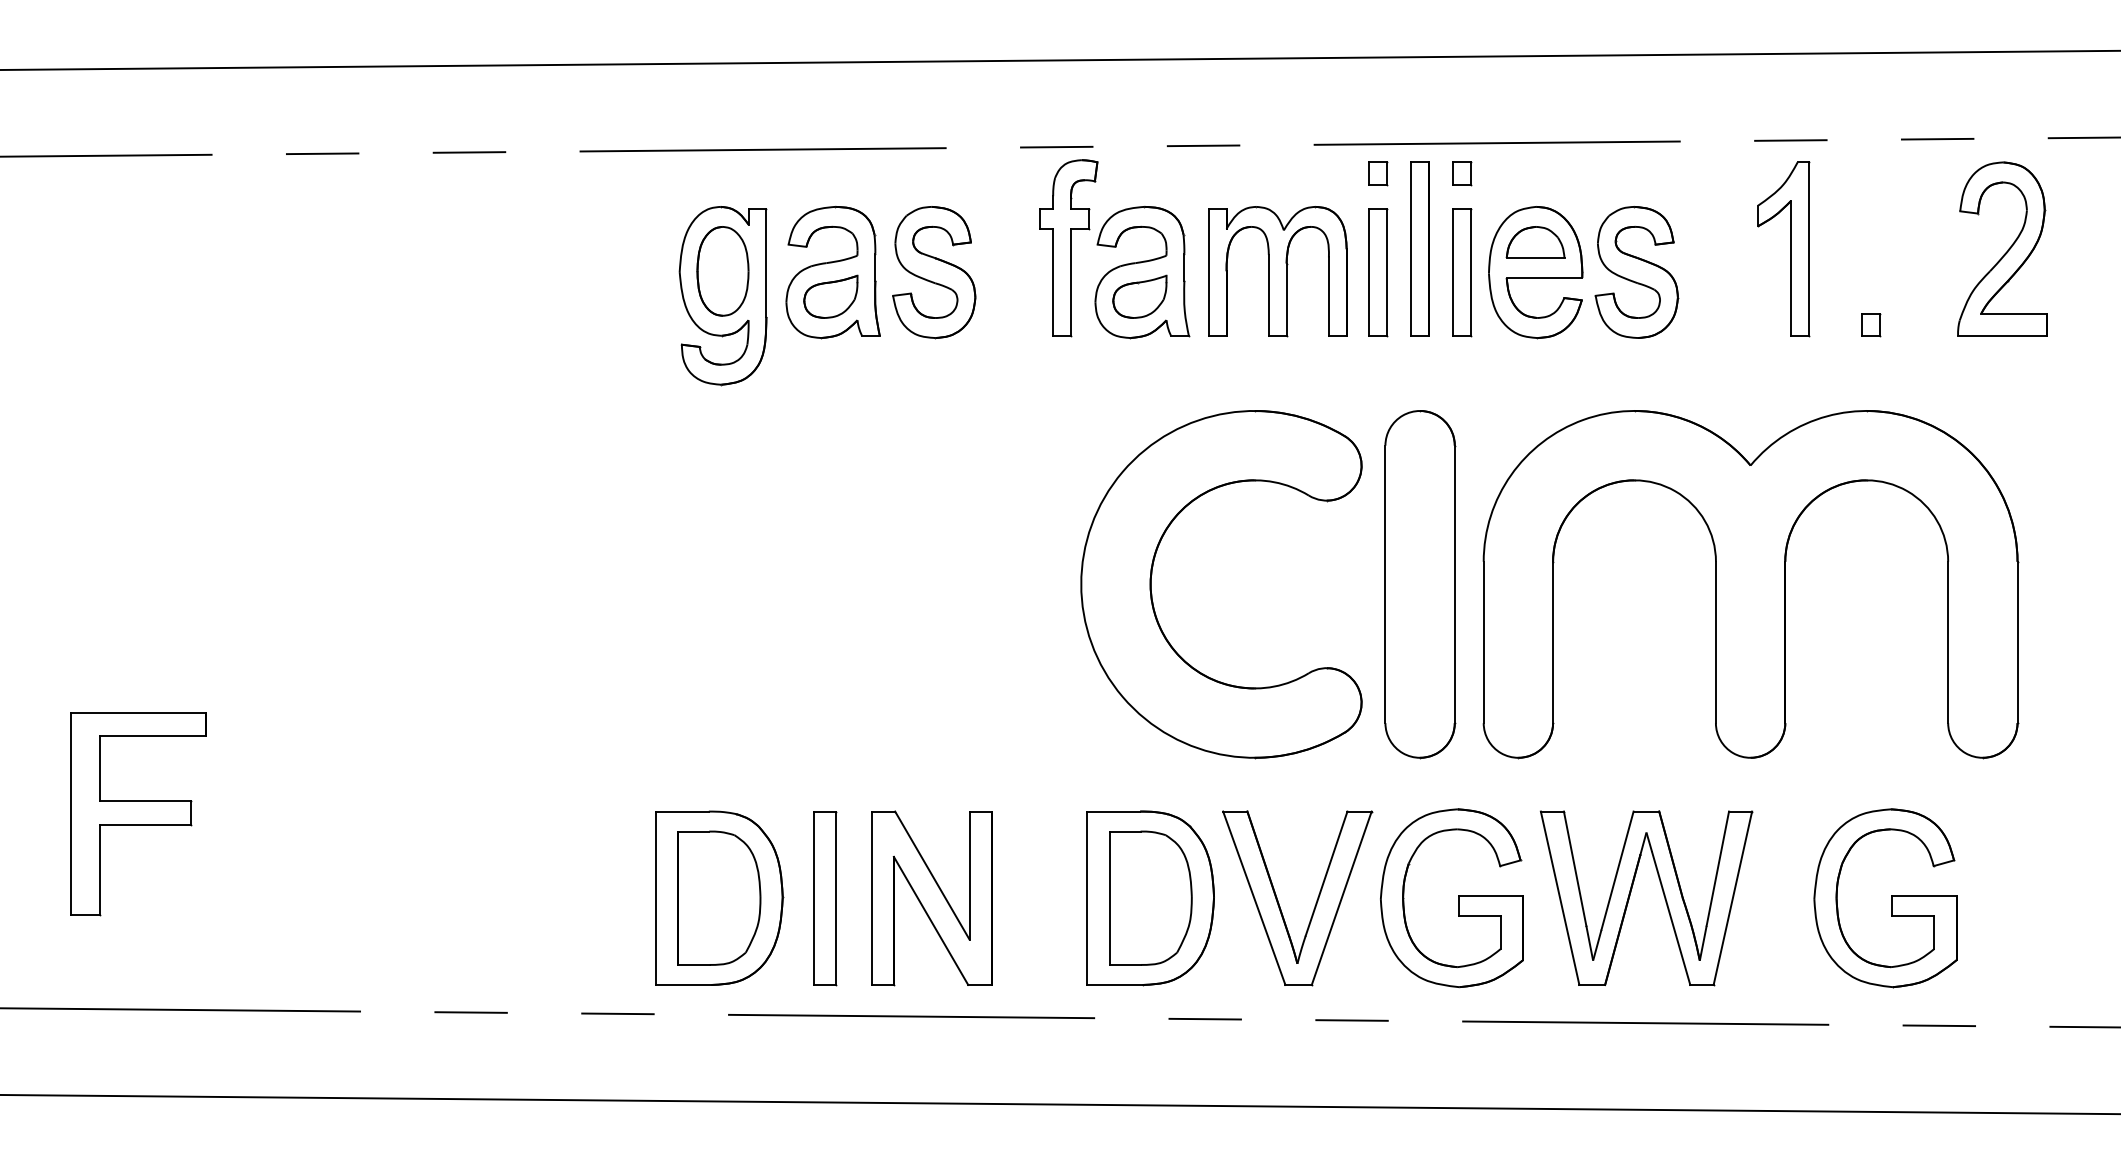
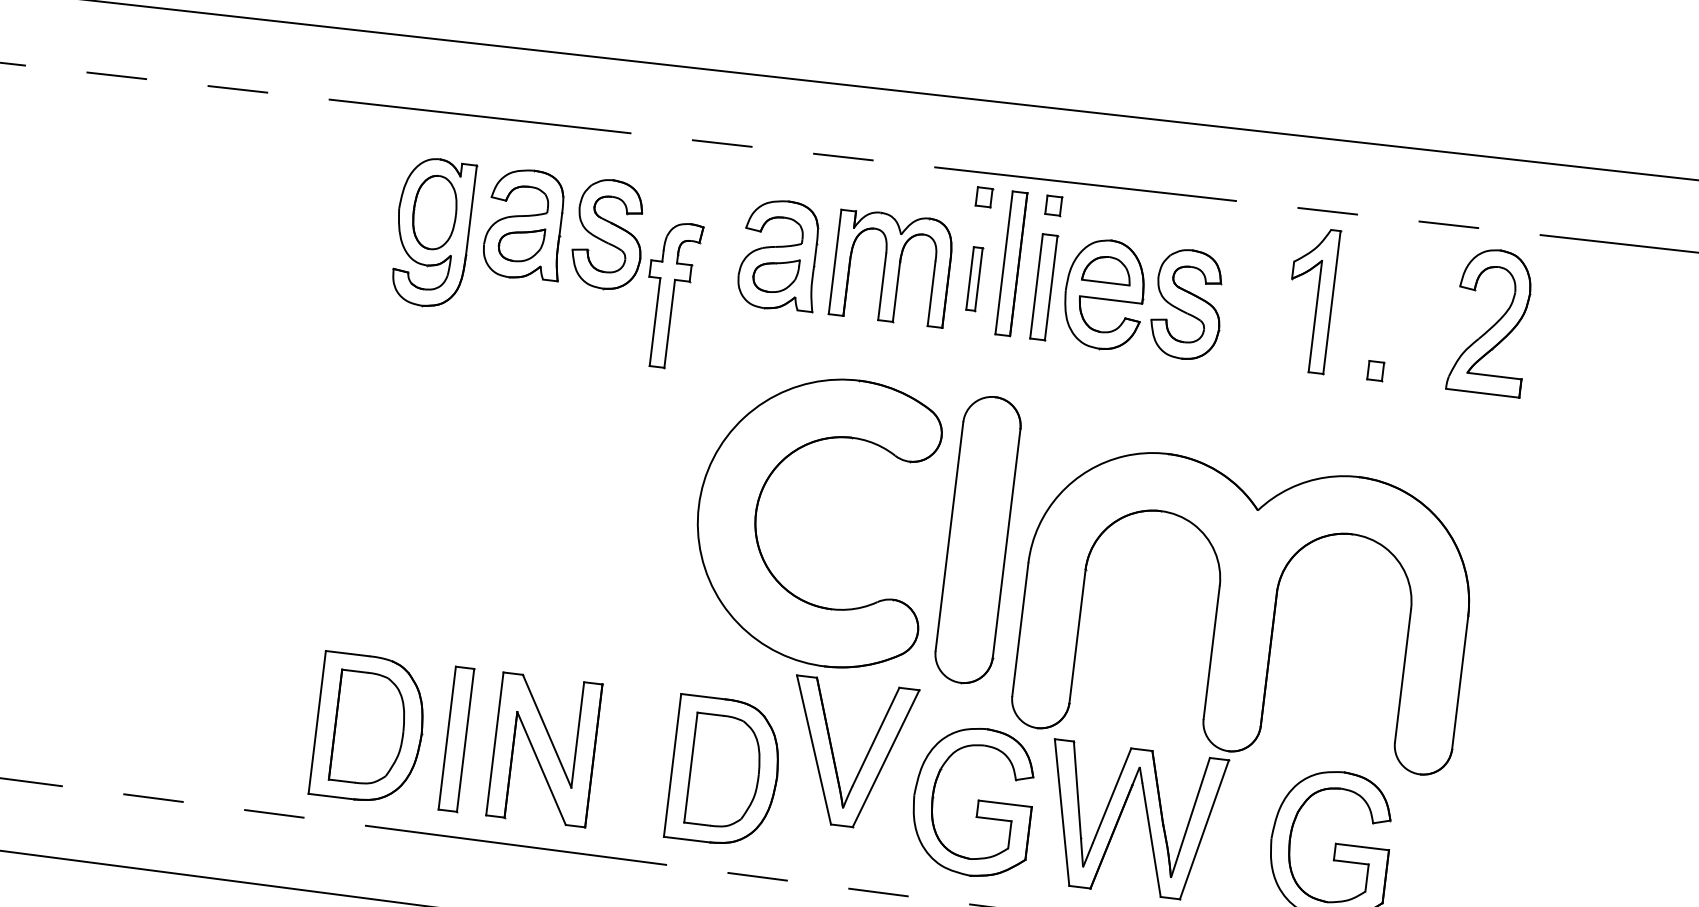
part: (1068, 248) -> (671, 295), moved
part: (1378, 272) -> (974, 278), size x0.6
part: (1750, 584) -> (1245, 608), moved
part: (1279, 903) -> (834, 756), moved

